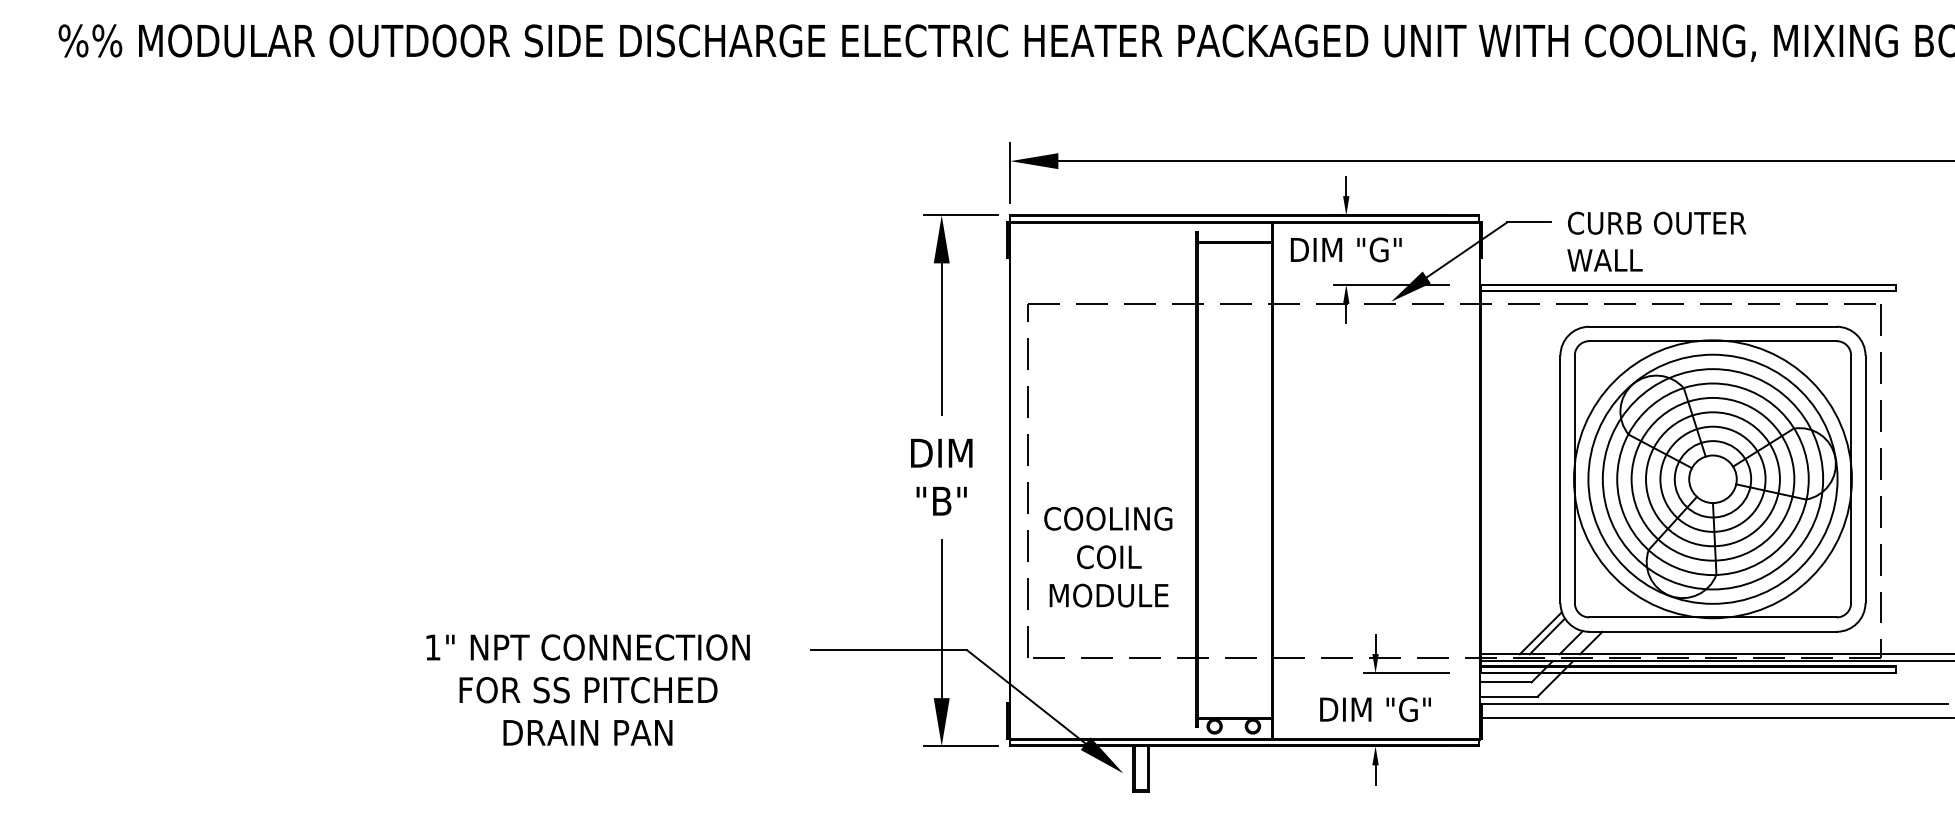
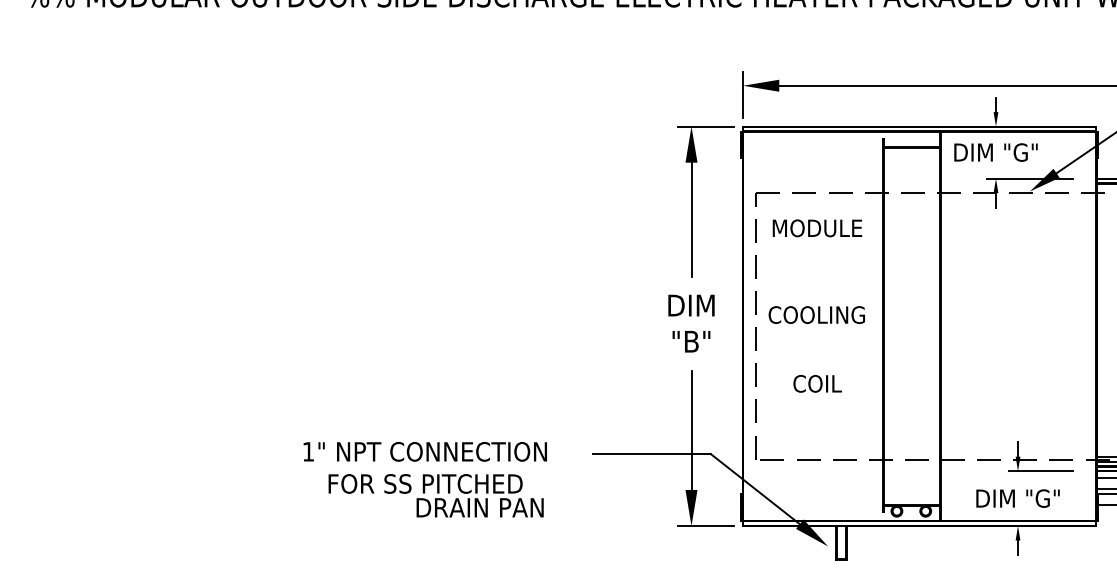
text: (1108, 518) -> (817, 314), moved
text: (1108, 595) -> (817, 228), moved
text: (587, 732) -> (479, 507), moved

